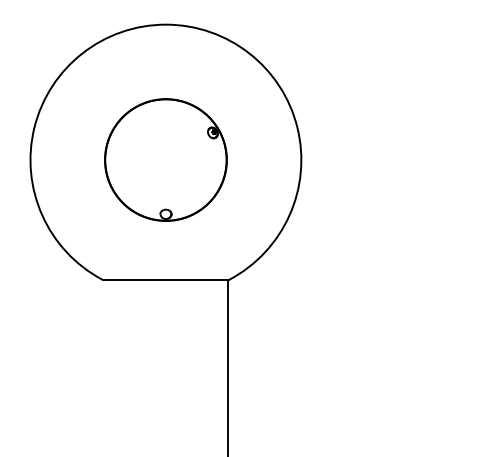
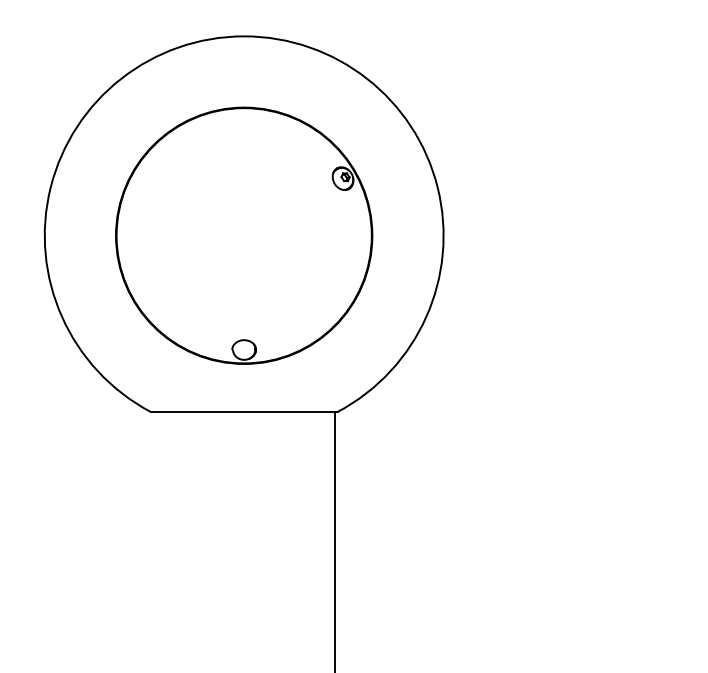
part: (165, 159) -> (243, 234), size x1.43

